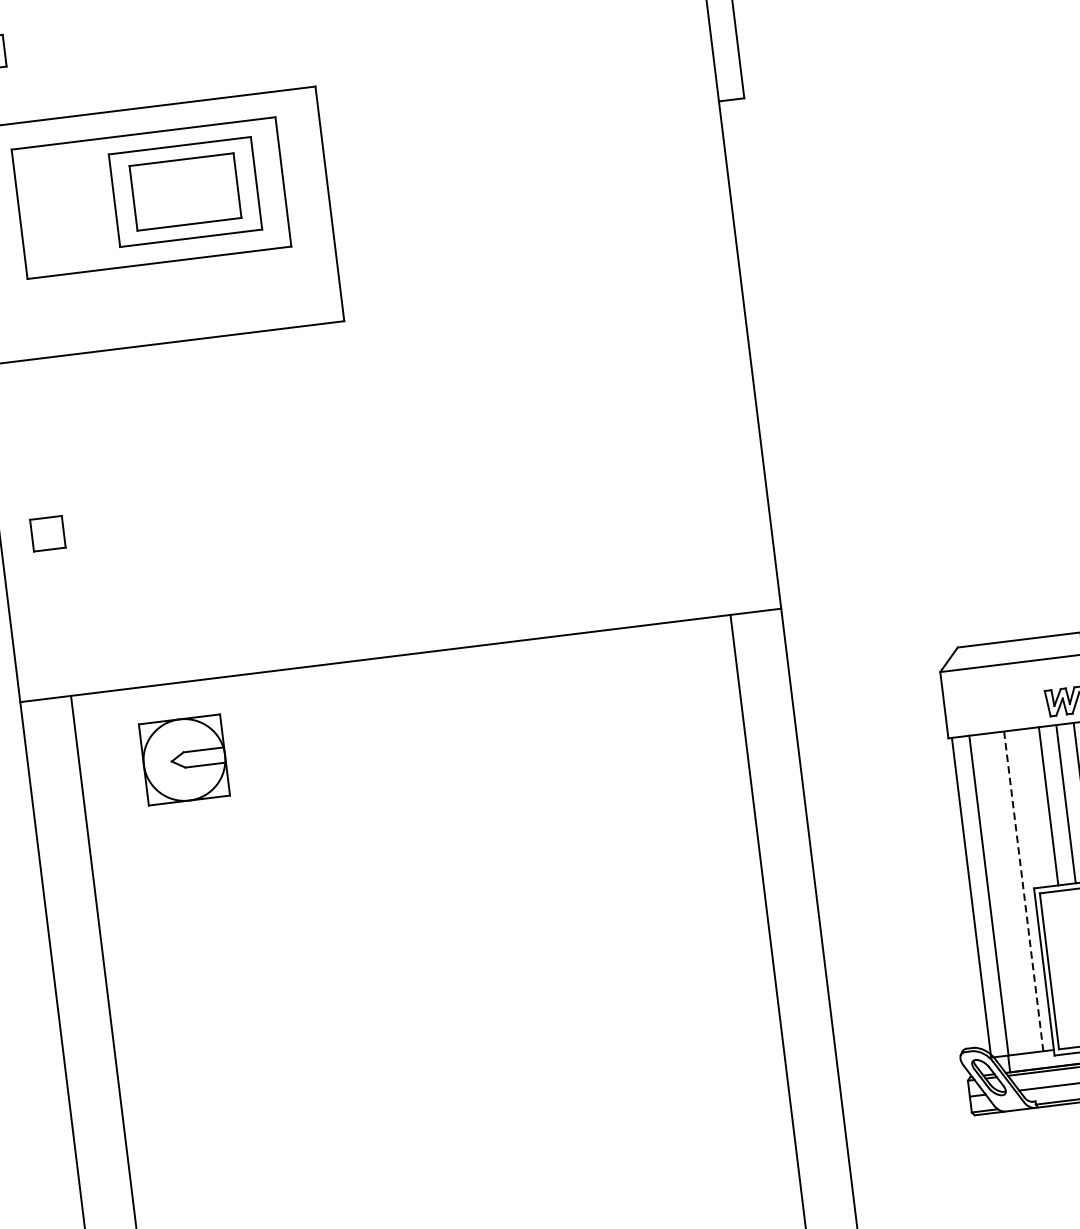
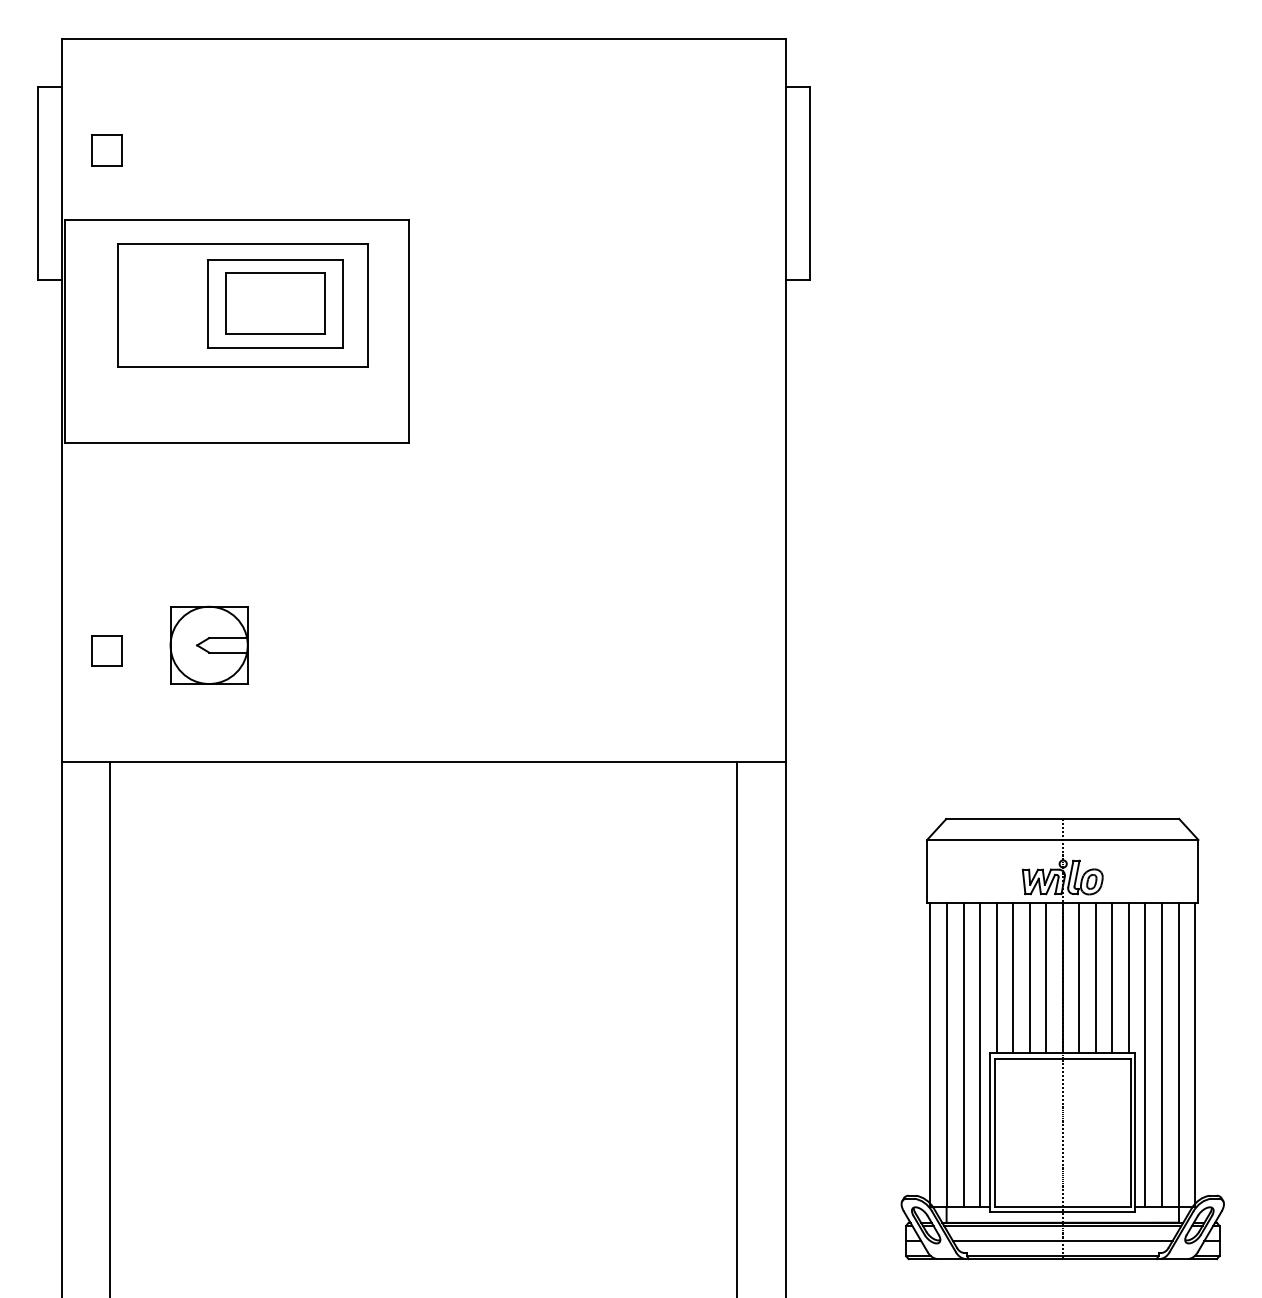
part: (47, 533) -> (106, 650), moved
part: (183, 759) -> (208, 644), moved
line: (1030, 807) -> (996, 977), added
line: (1024, 890) -> (980, 1054), dashed -> solid
line: (1006, 893) -> (963, 1054), added

